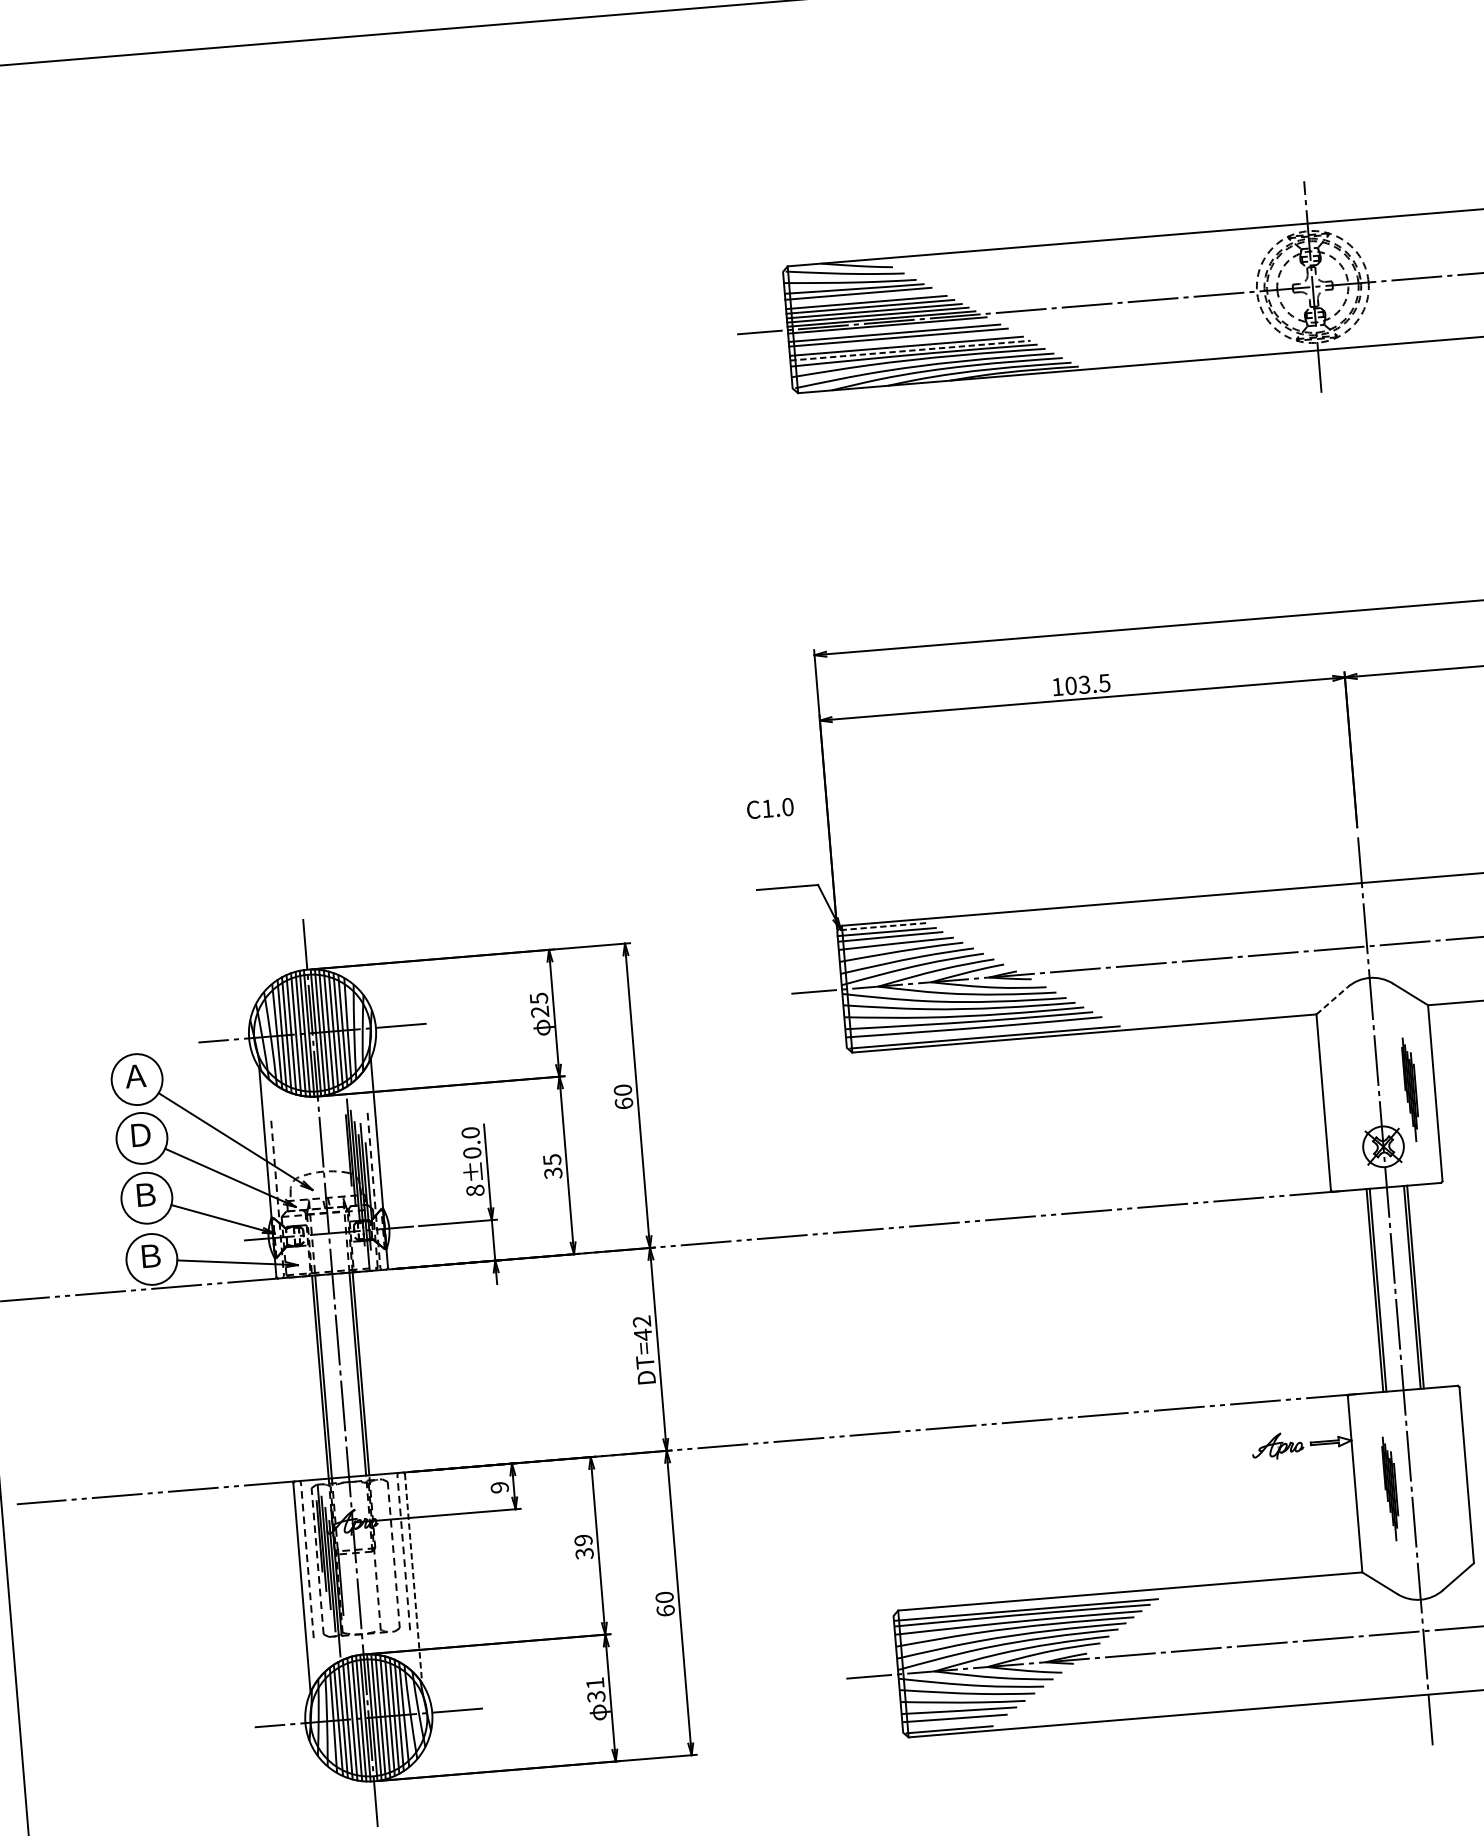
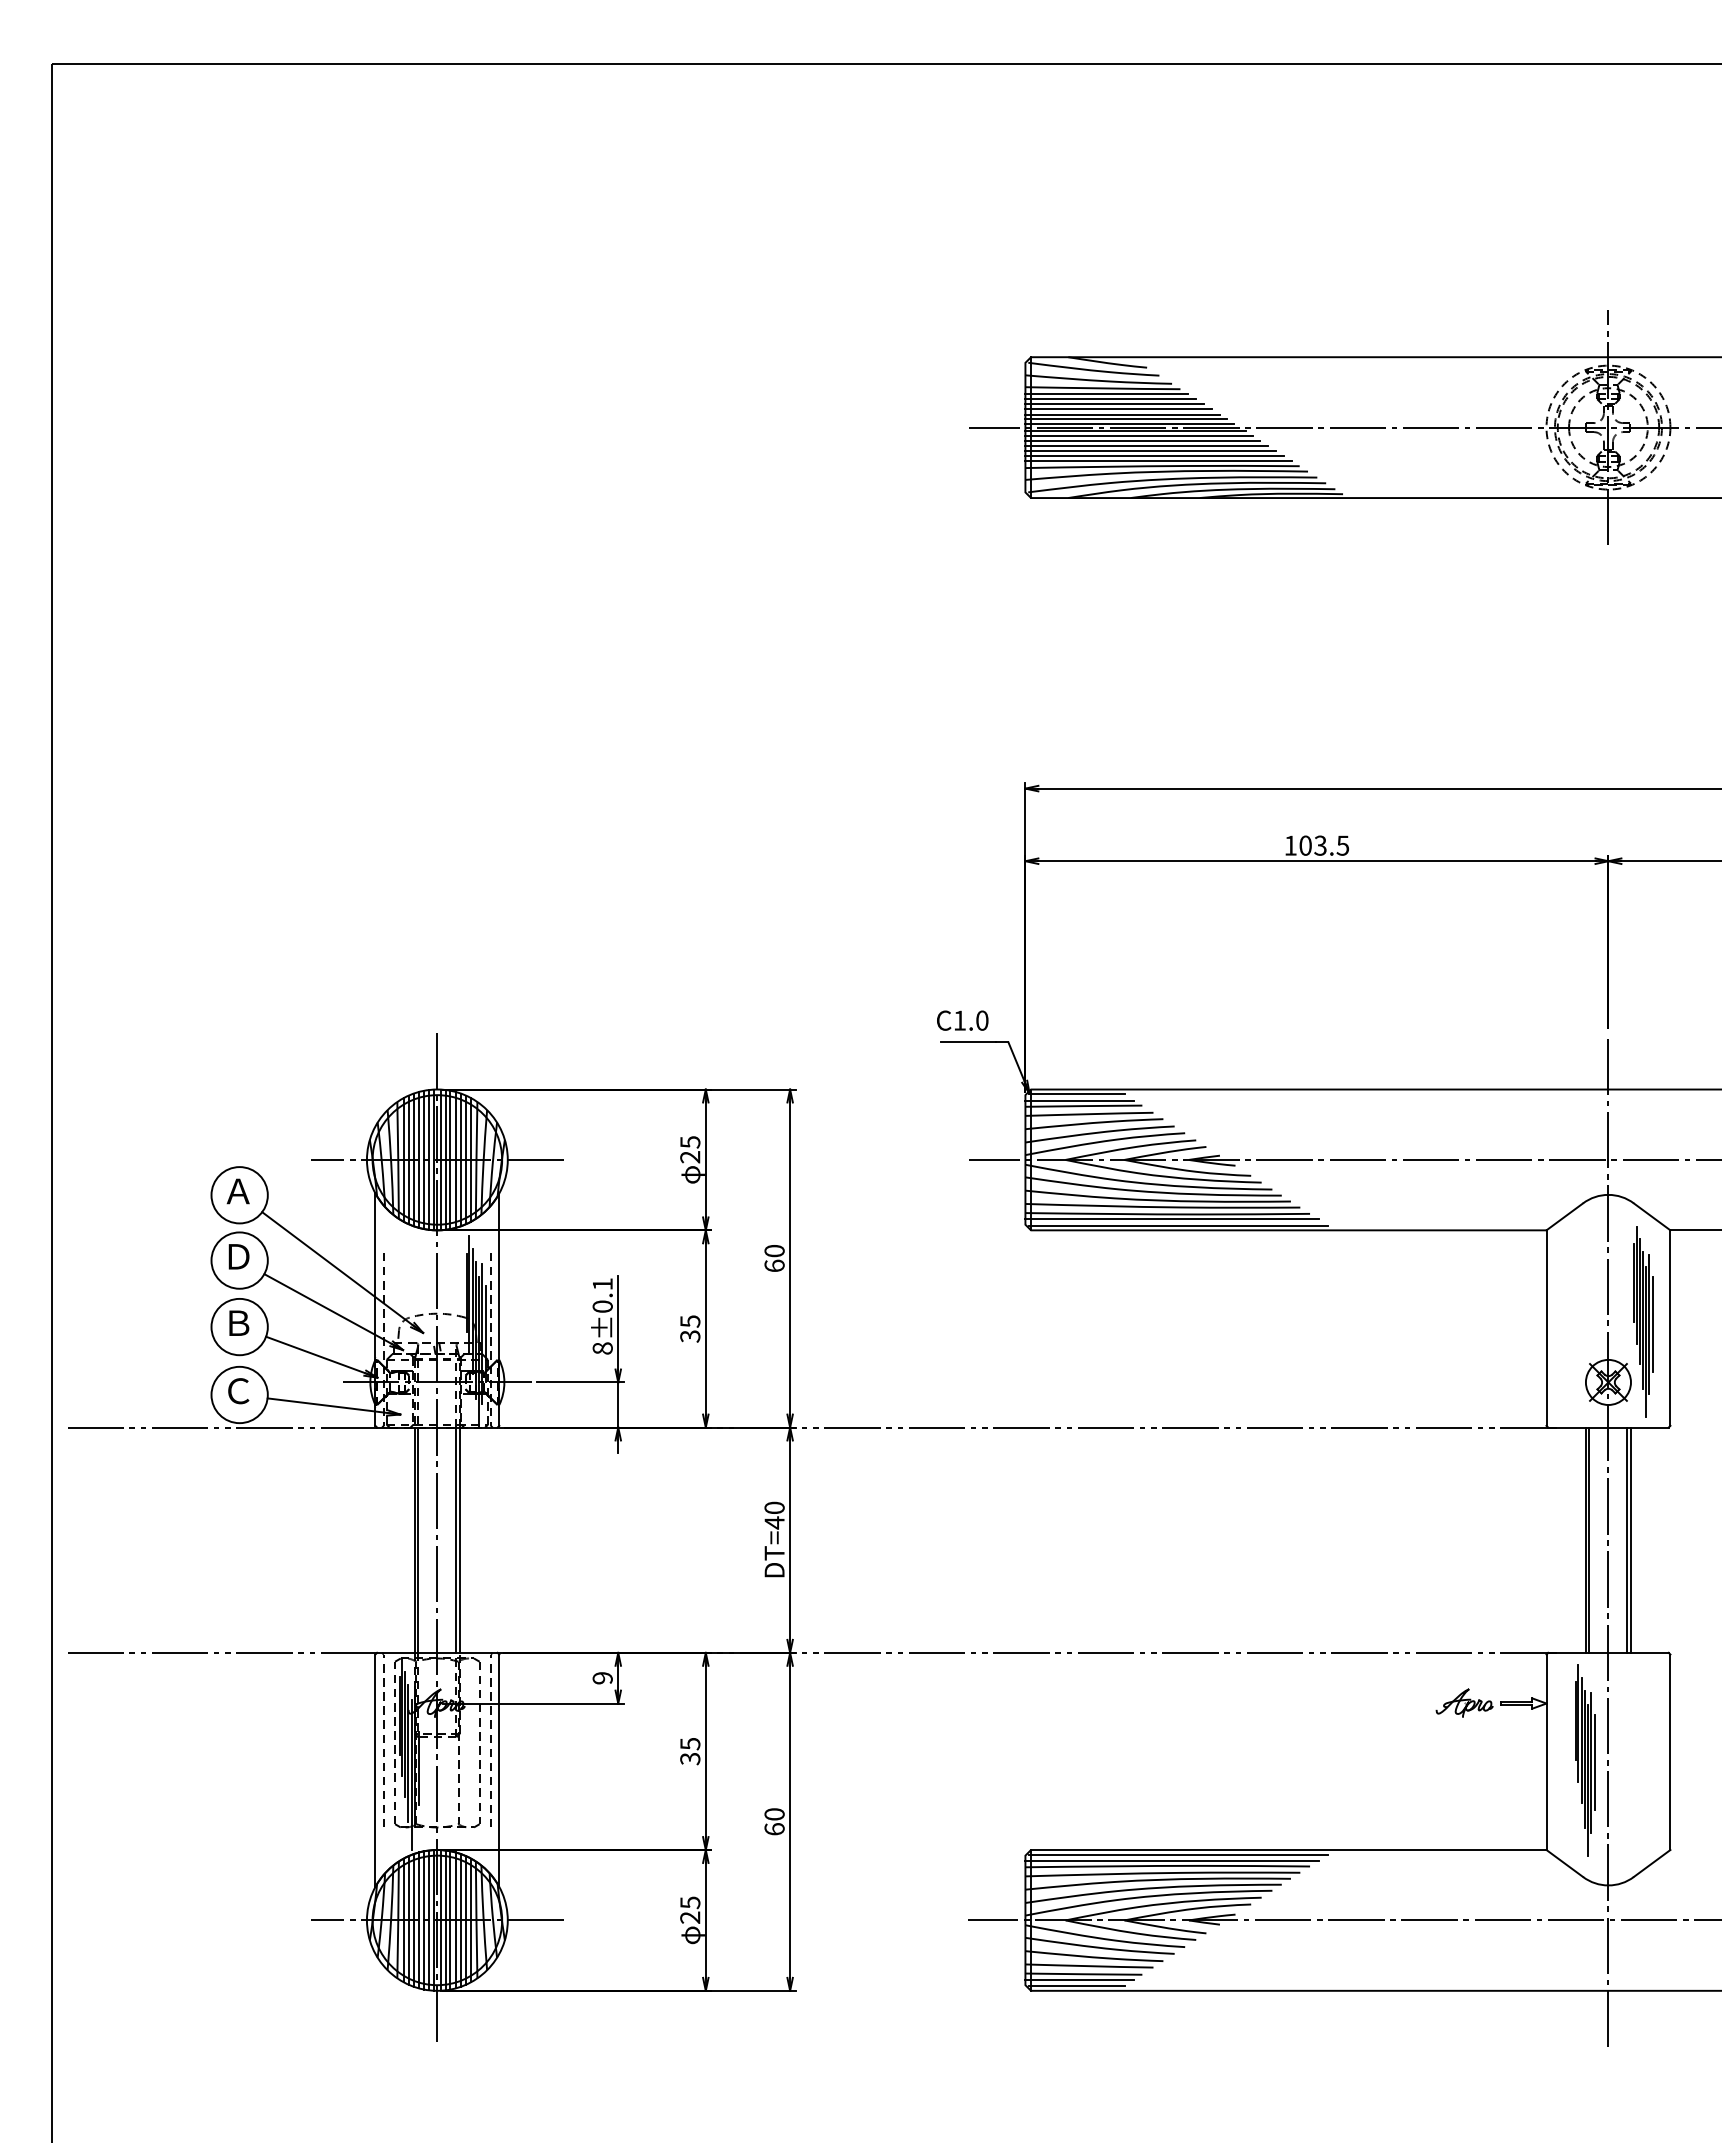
line: (862, 298) -> (1110, 399), added
line: (891, 329) -> (1139, 436), added
line: (902, 342) -> (1150, 451), added
line: (911, 350) -> (1159, 461), dashed -> solid
text: (770, 808) -> (962, 1020), moved
line: (883, 926) -> (1076, 1094), dashed -> solid
line: (1331, 1000) -> (1564, 1216), dashed -> solid
line: (977, 1032) -> (1171, 1219), added
part: (1410, 1089) -> (1643, 1321), size x1.67
text: (470, 1133) -> (602, 1284), 8±0.0 -> 8±0.1
text: (150, 1256) -> (238, 1391), Ｂ -> Ｃ
text: (641, 1321) -> (774, 1507), DT=42 -> DT=40
part: (1390, 1488) -> (1585, 1760), size x1.67
text: (583, 1540) -> (690, 1744), 39 -> 35
line: (413, 1579) -> (499, 1771), dashed -> solid
line: (1031, 1603) -> (1178, 1854), added
text: (596, 1690) -> (690, 1910), 31 -> 25
line: (951, 1723) -> (1079, 1979), added

